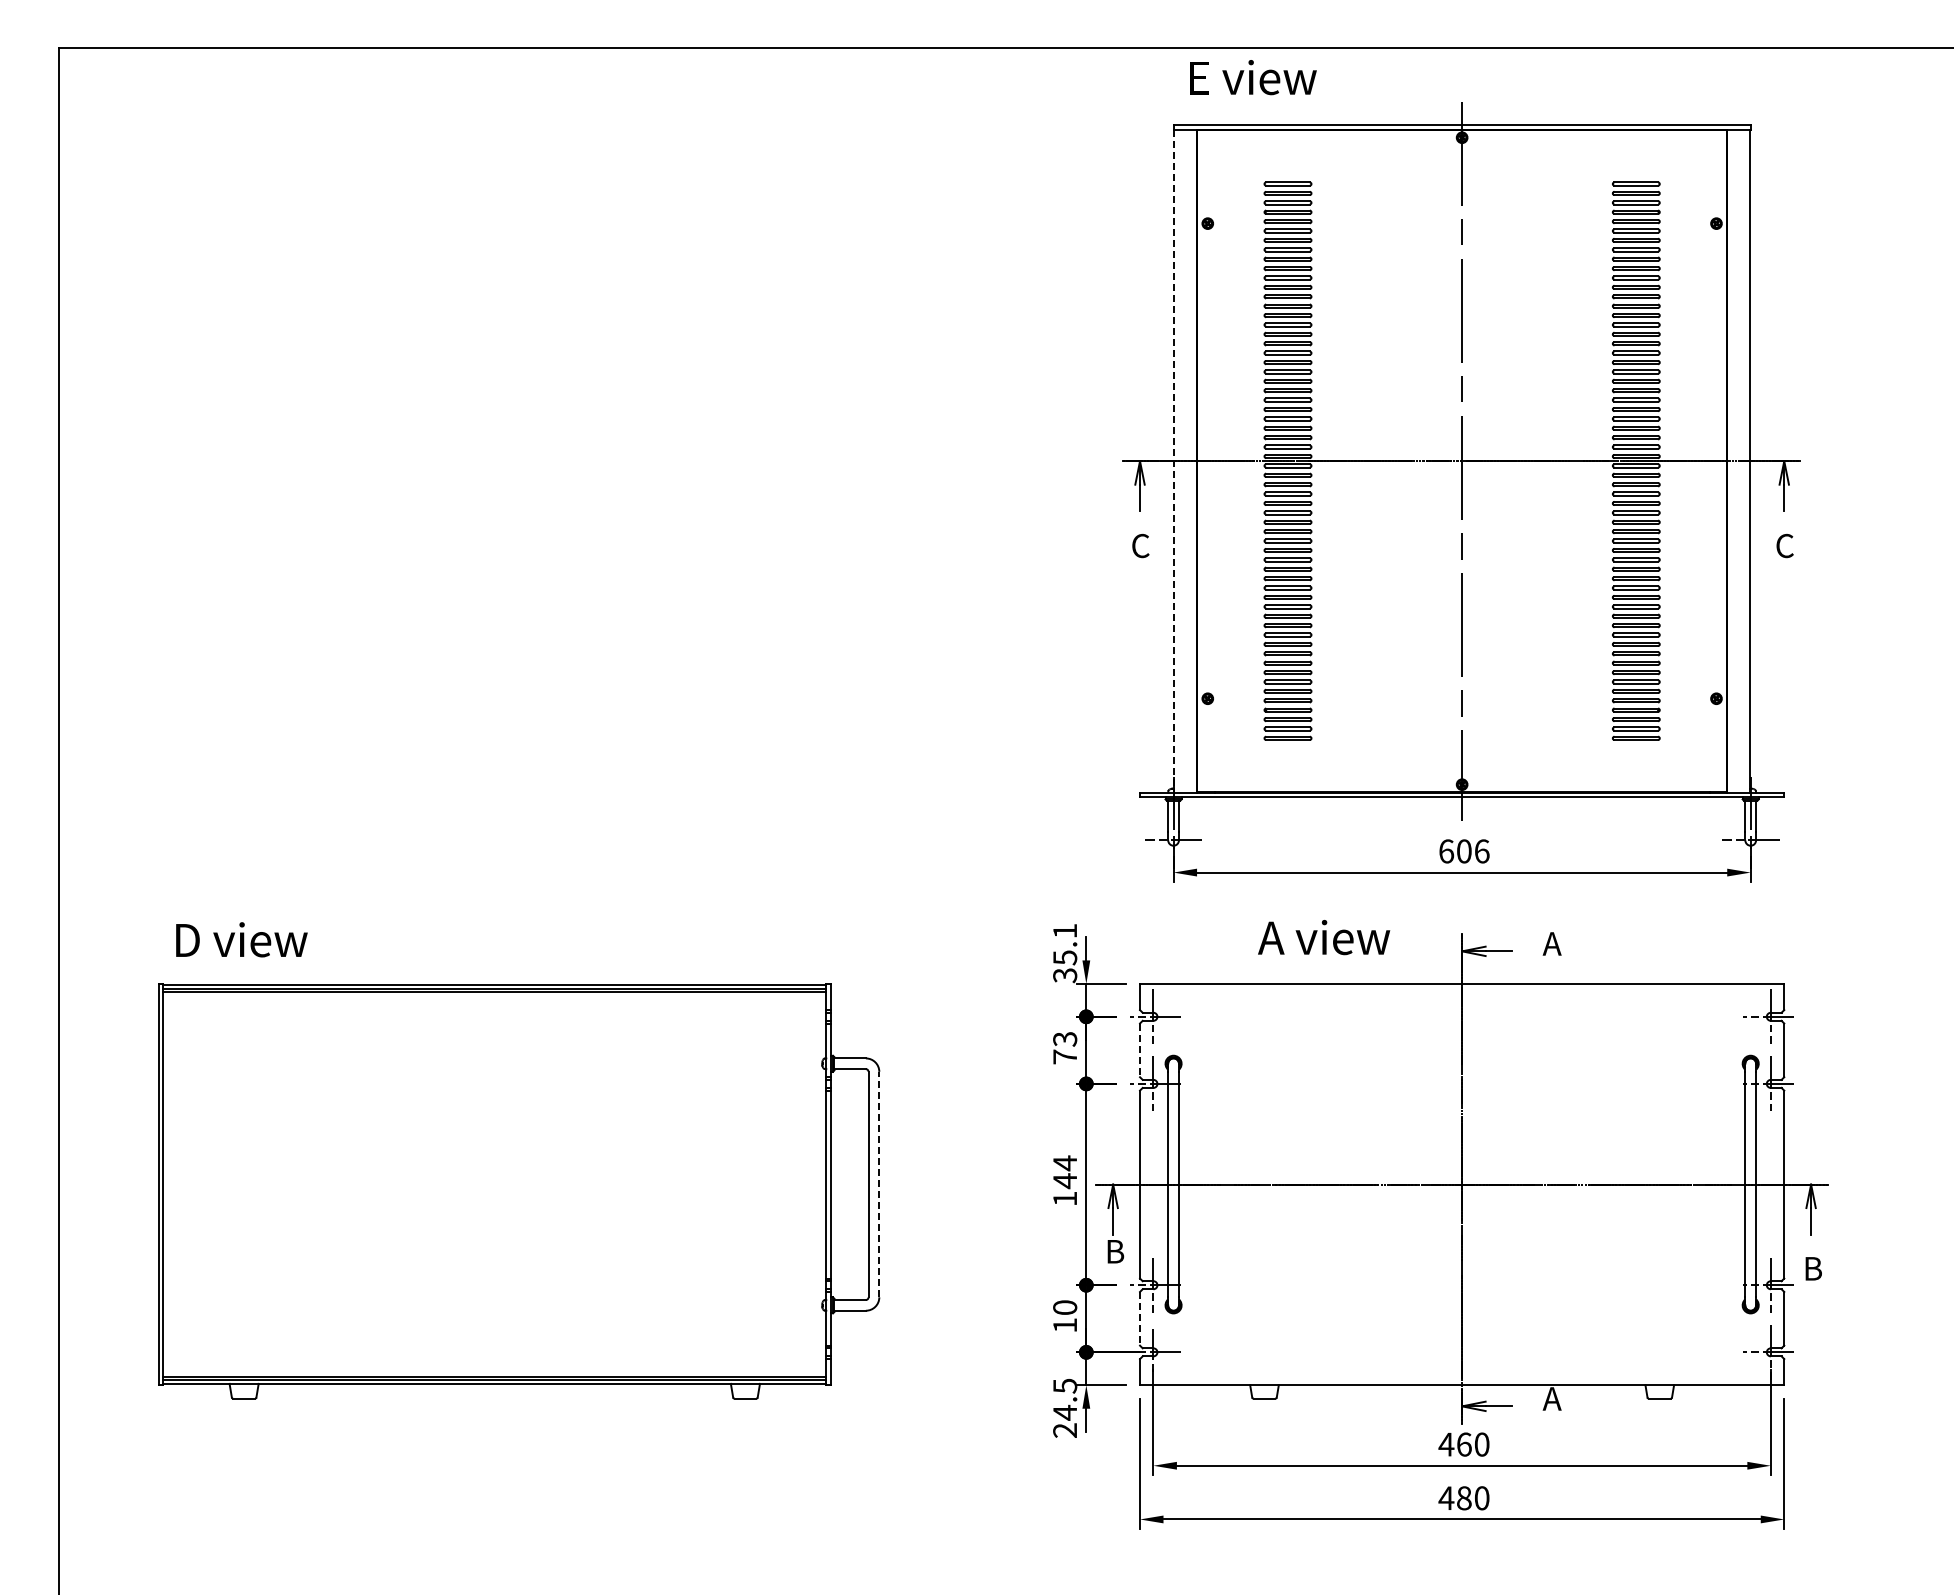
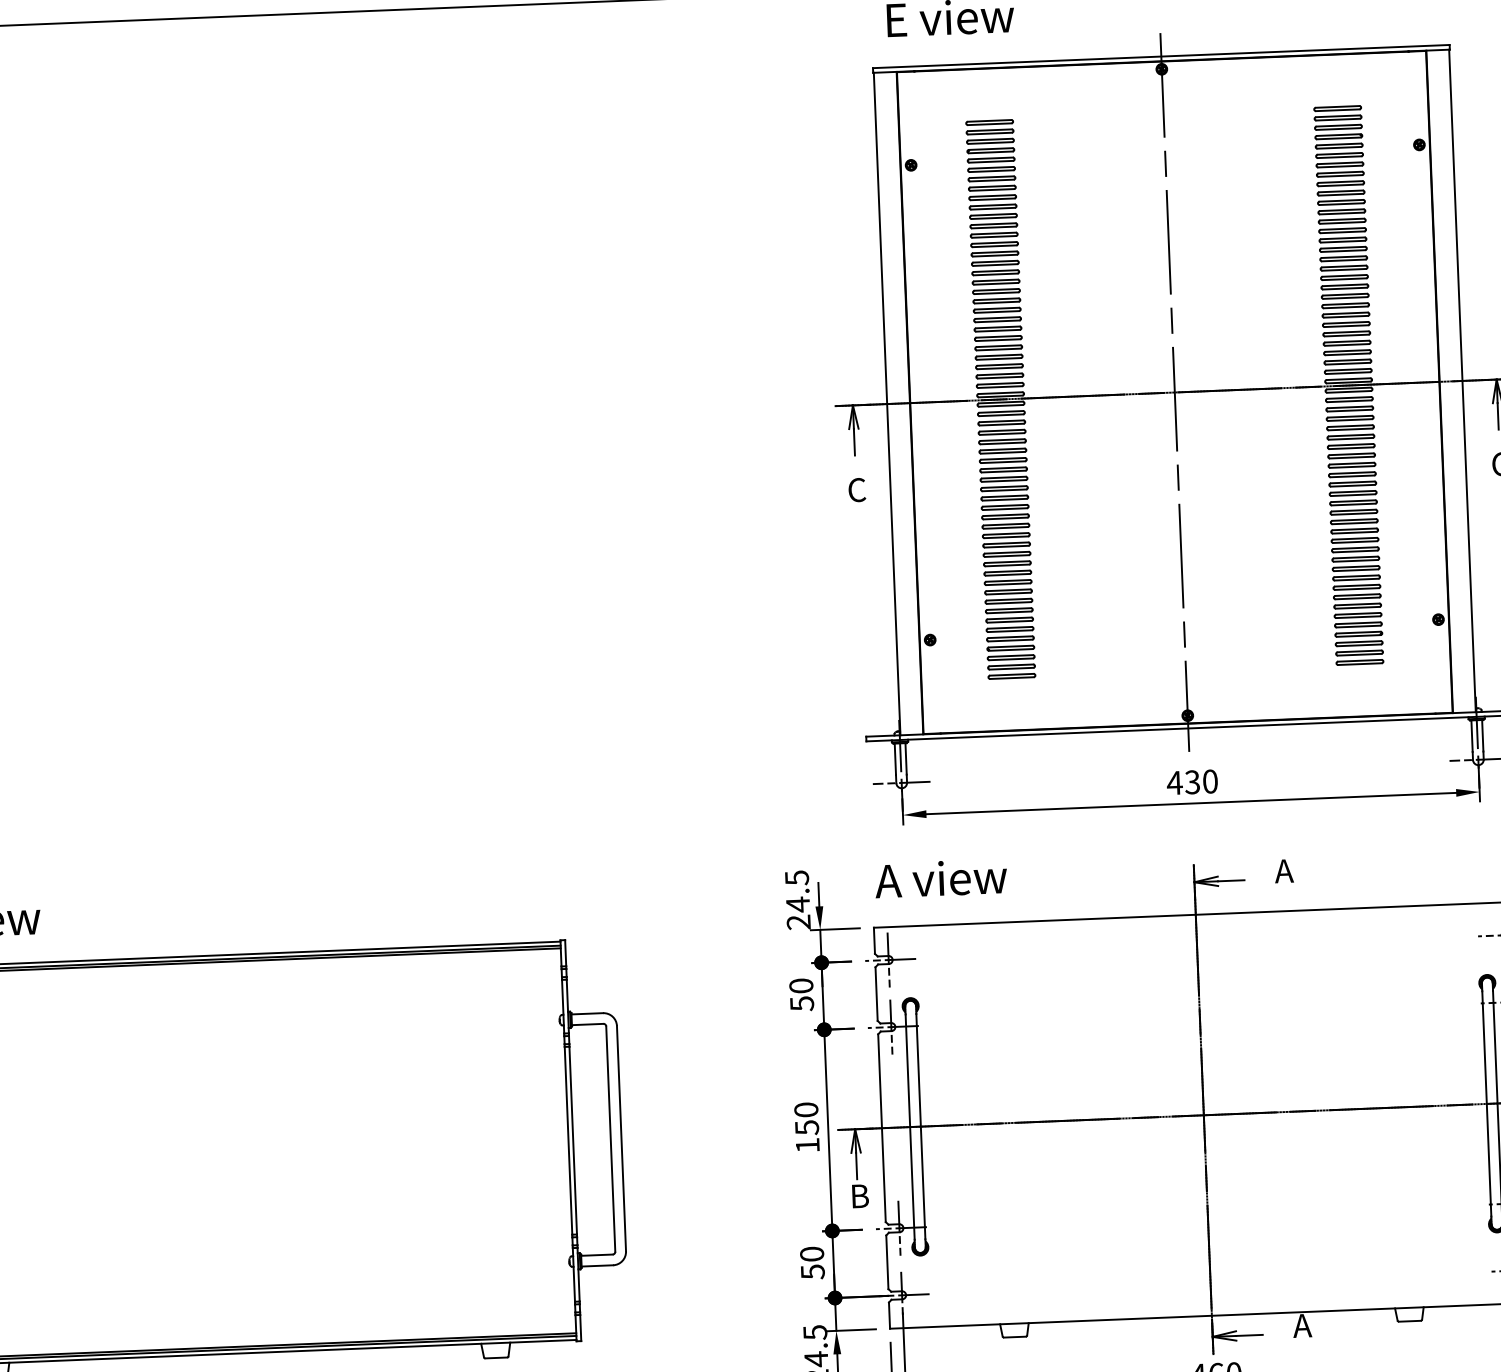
line: (1174, 461) -> (887, 404), dashed -> solid
text: (1463, 851) -> (1191, 782), 606 -> 430
text: (1324, 937) -> (941, 878), moved
text: (1065, 953) -> (798, 900), 35.1 -> 24.5
text: (1065, 1047) -> (802, 994), 73 -> 50
line: (1140, 1050) -> (877, 994), dashed -> solid
text: (1065, 1172) -> (807, 1119), 144 -> 150
line: (879, 1184) -> (621, 1138), dashed -> solid
line: (1140, 1318) -> (887, 1262), dashed -> solid
text: (1065, 1325) -> (813, 1272), 10 -> 50

